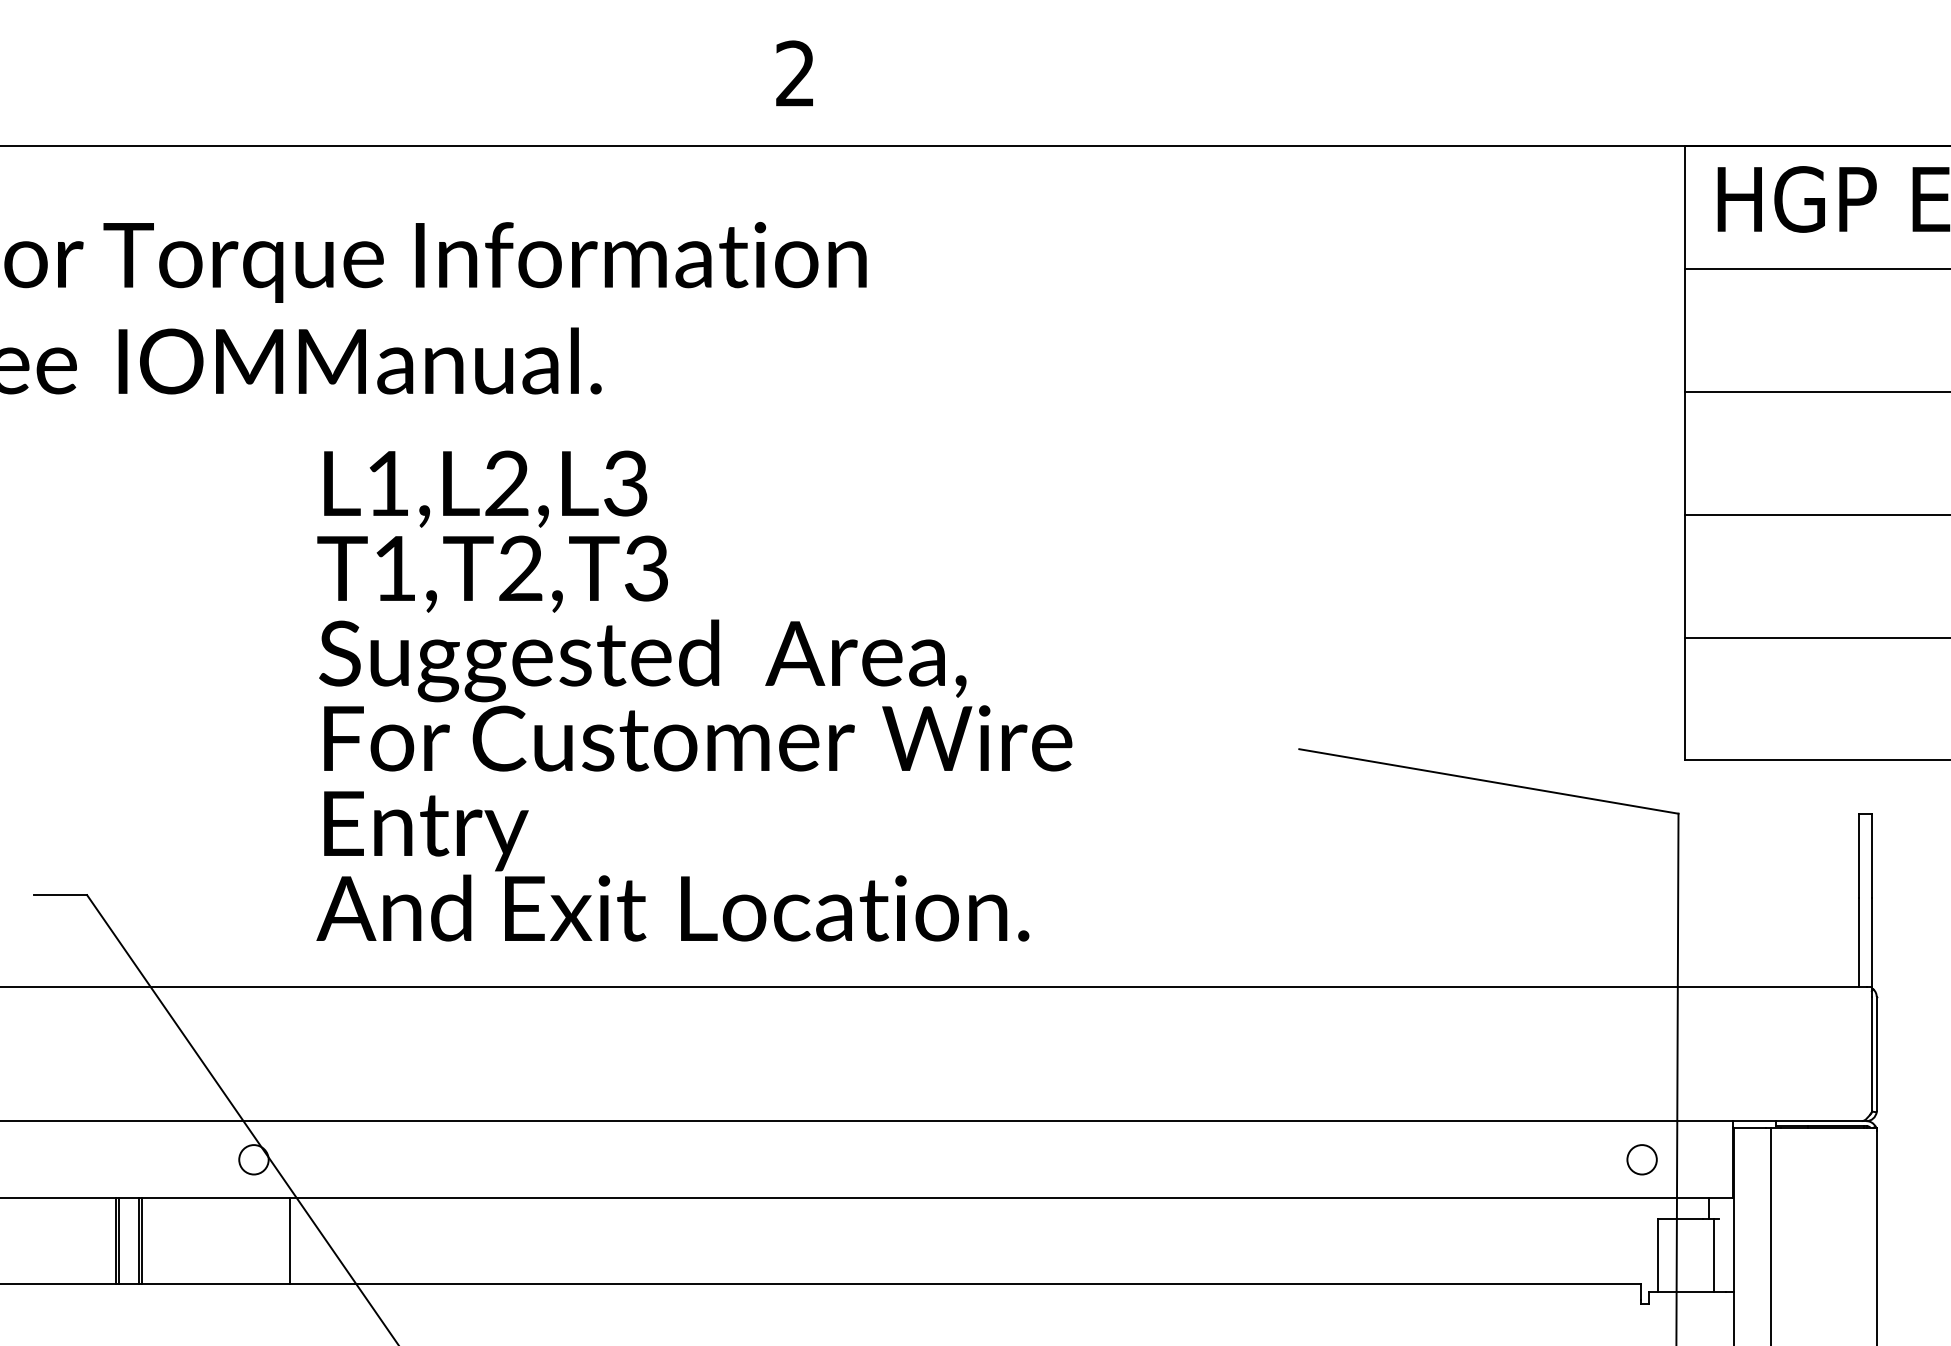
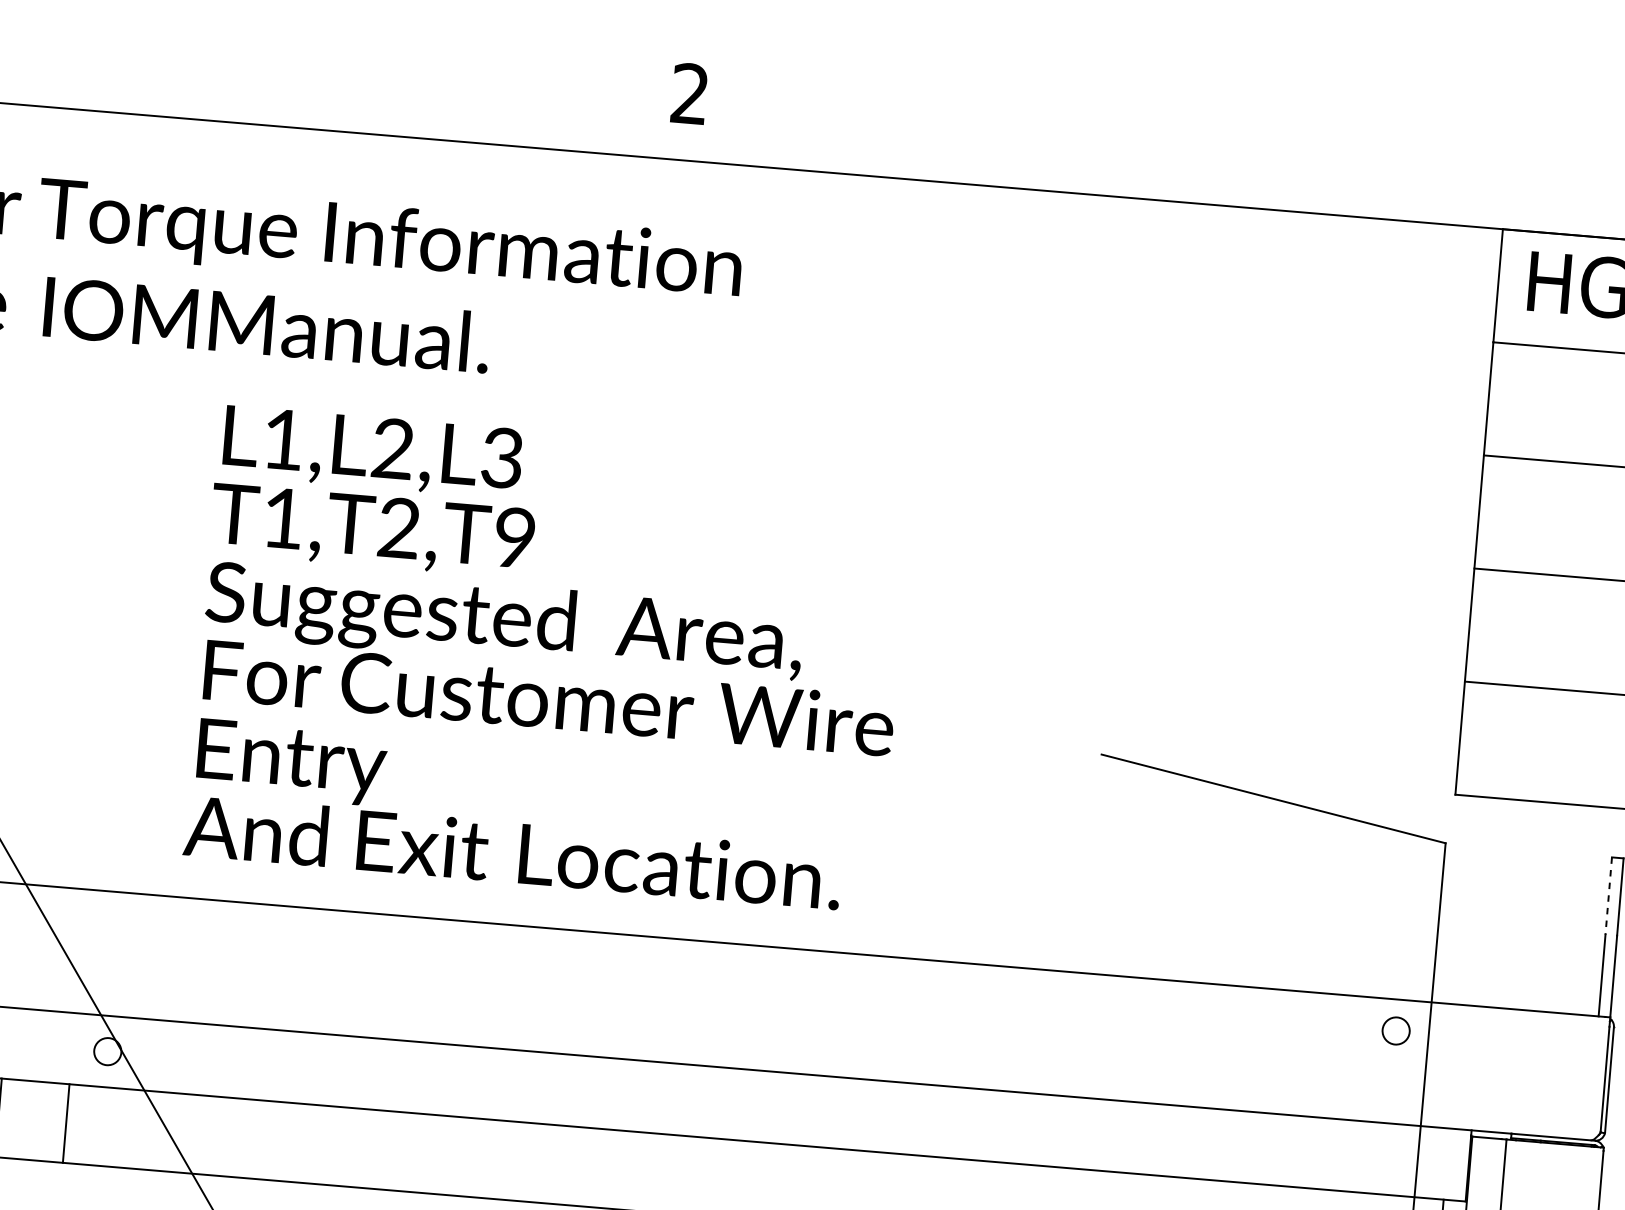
text: (646, 568) -> (514, 537), T1,T2,T3 -> T1,T2,T9
line: (1859, 856) -> (1608, 896), solid -> dashed
circle: (1641, 1159) -> (1395, 1030), moved
line: (289, 1240) -> (66, 1122), moved

